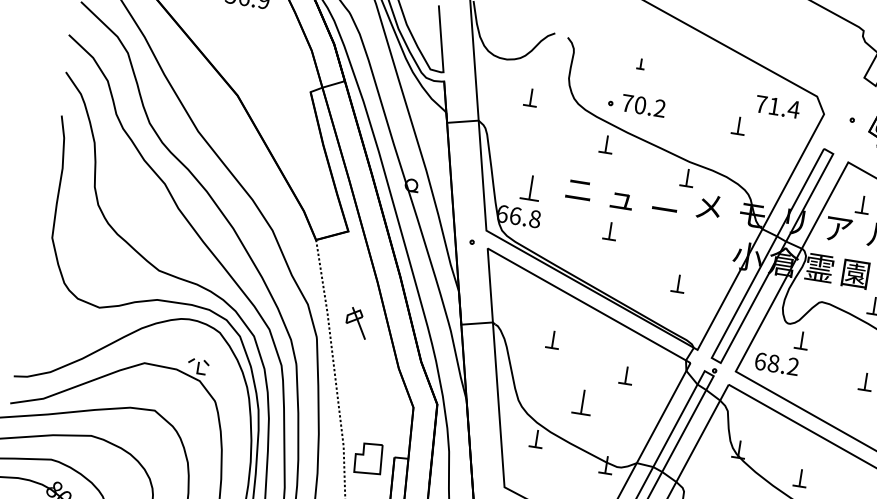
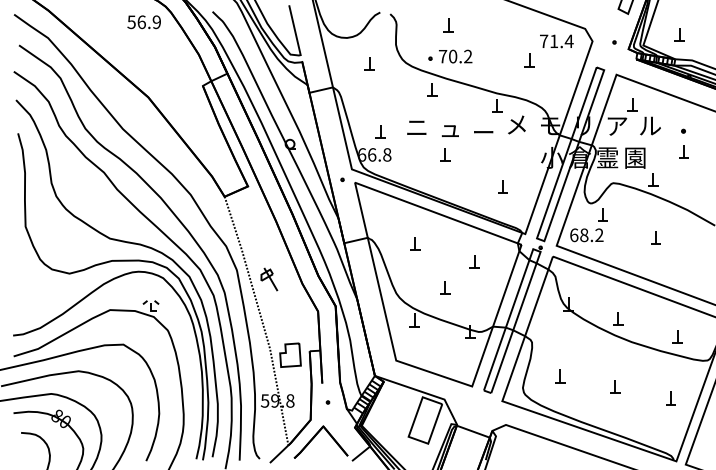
part: (640, 64) -> (448, 25), size x1.67
part: (531, 187) -> (380, 131), size x0.71
part: (357, 323) -> (269, 279), moved
part: (583, 402) -> (445, 287), size x0.71

